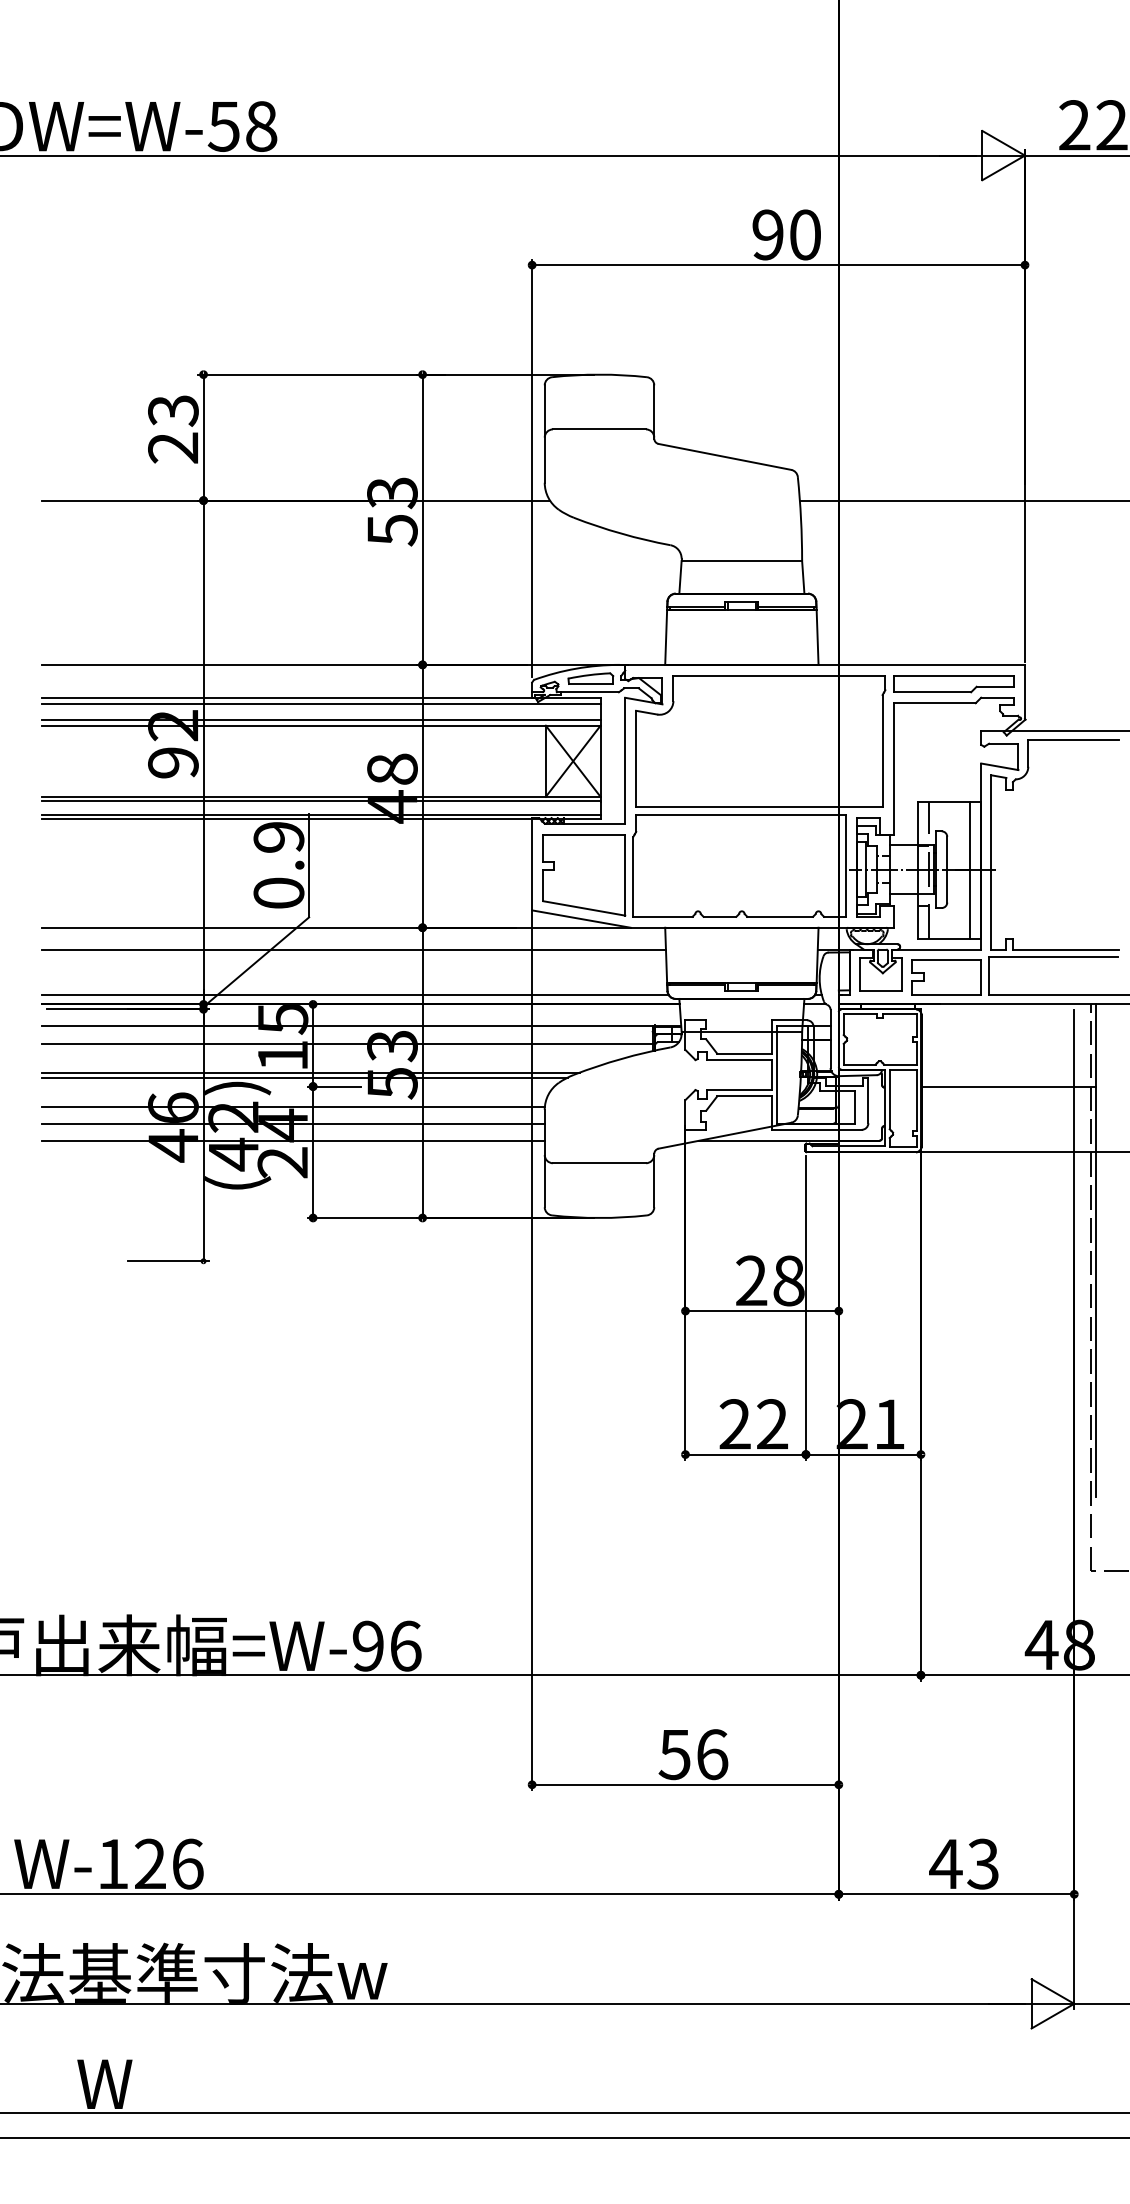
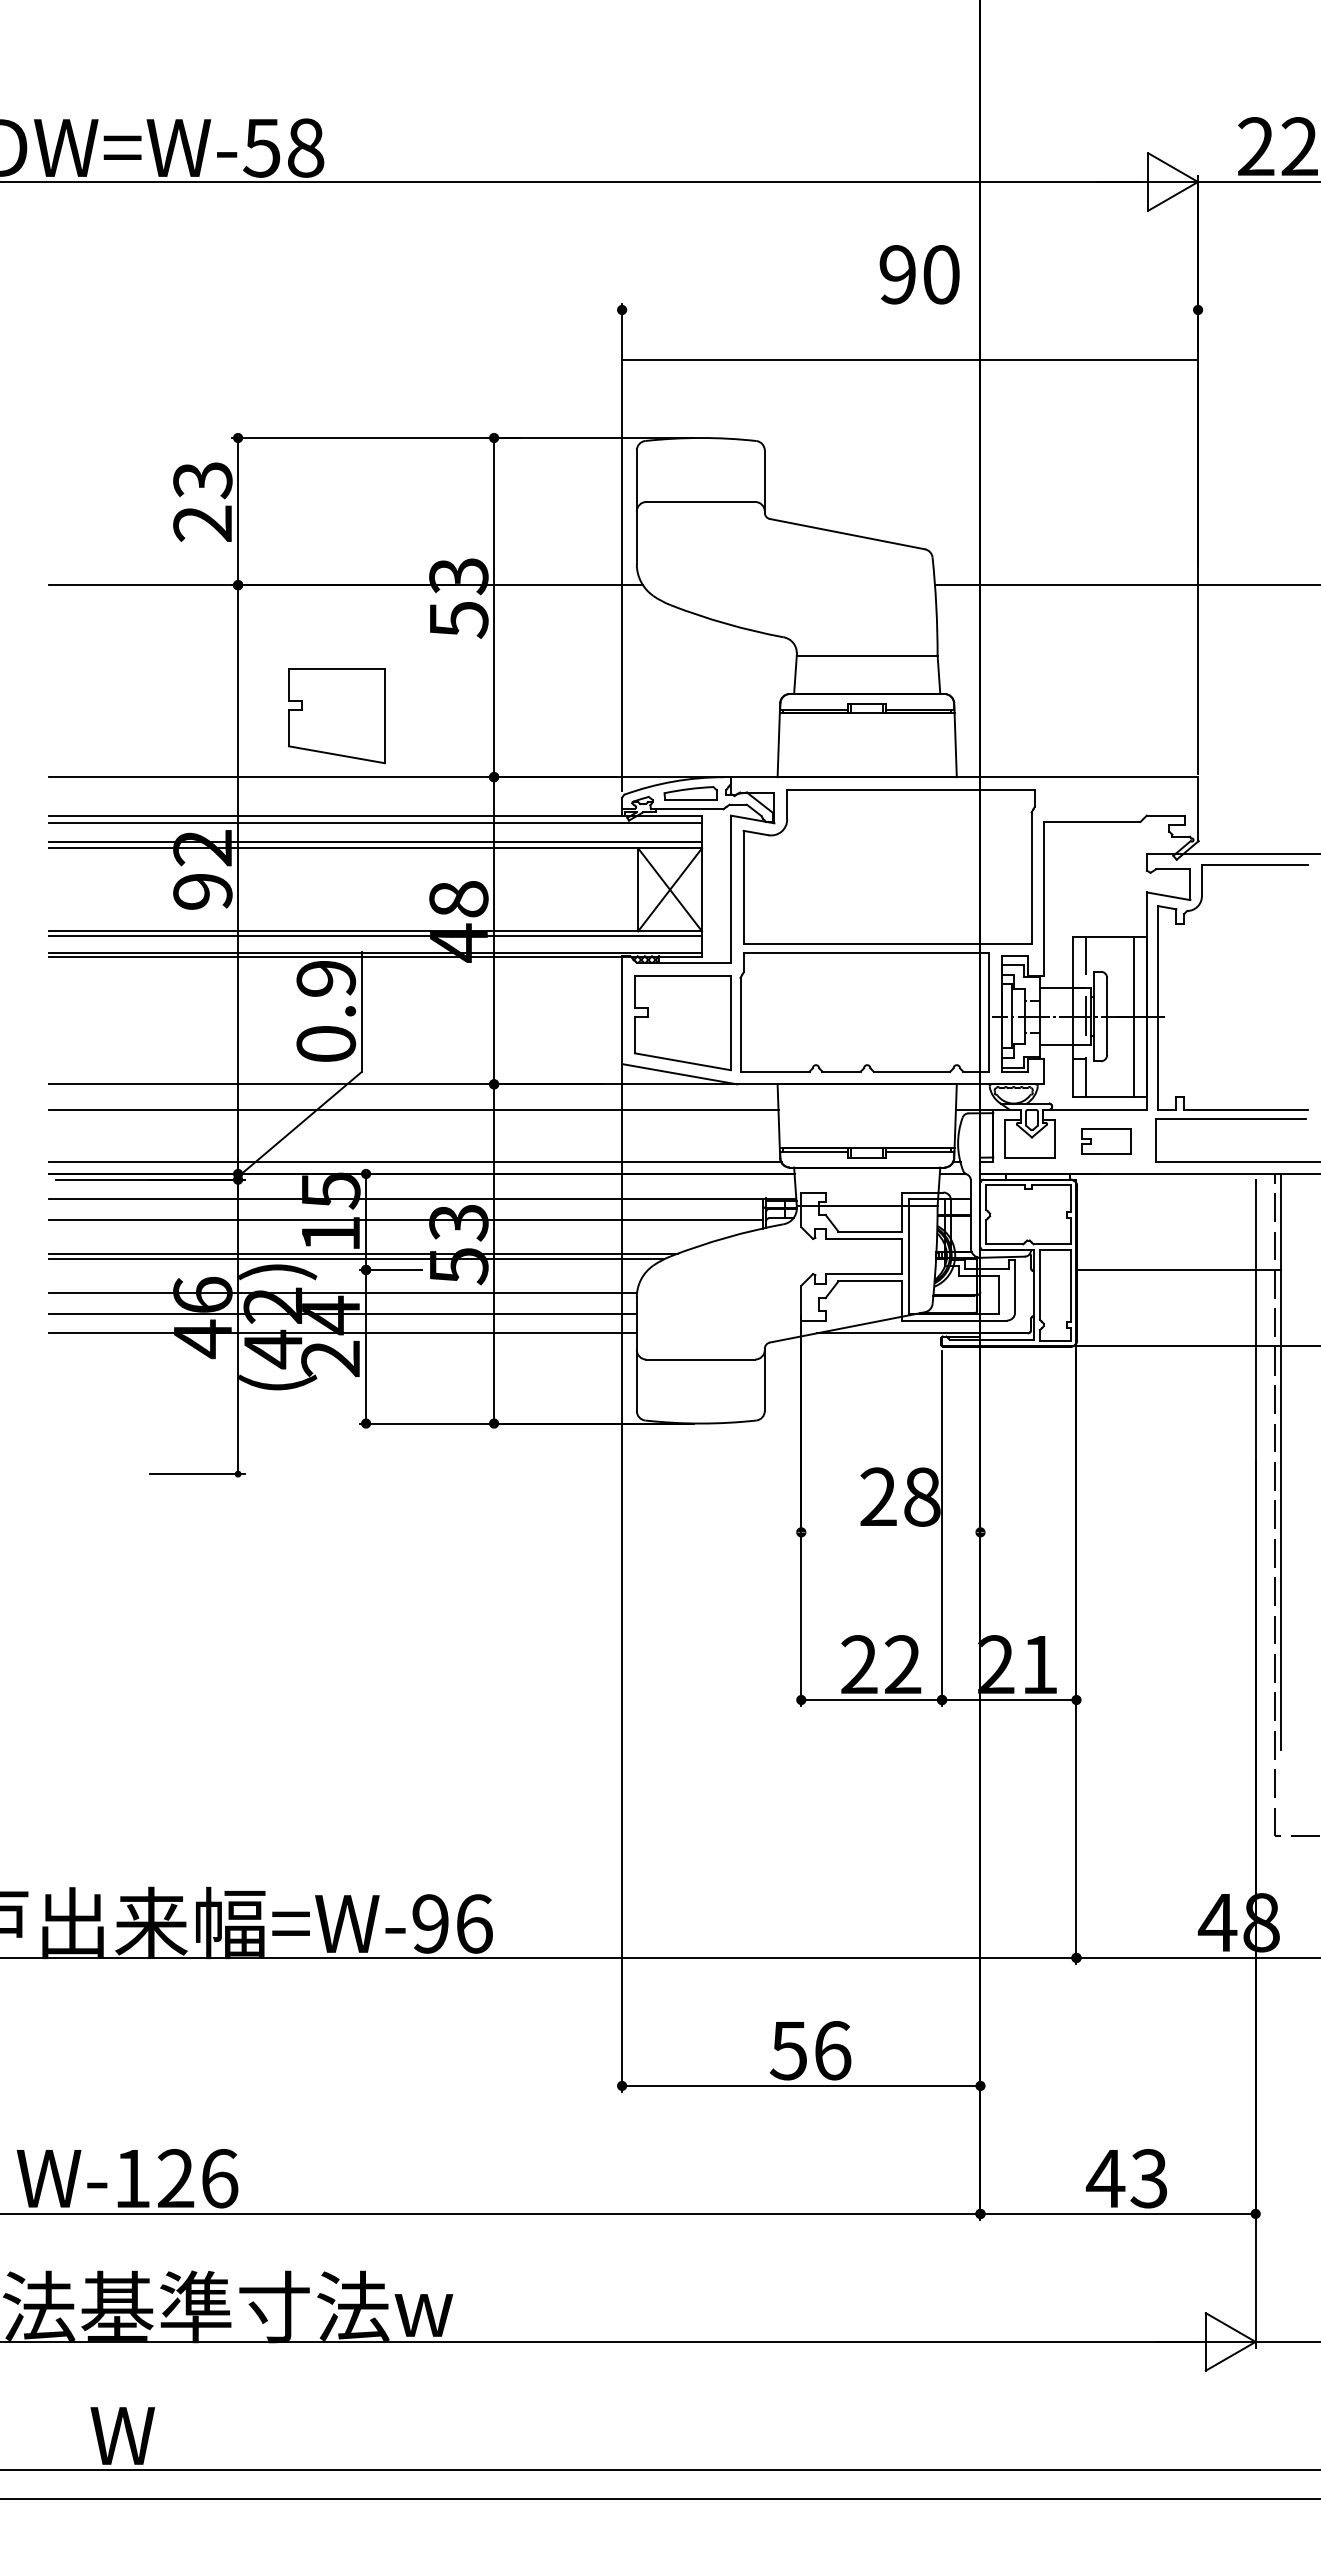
line: (778, 265) -> (910, 360), moved
part: (287, 612) -> (336, 716), added
part: (953, 683) -> (1114, 799), removed
part: (946, 976) -> (1106, 1141), size x0.6
line: (761, 1311) -> (890, 1532), removed

